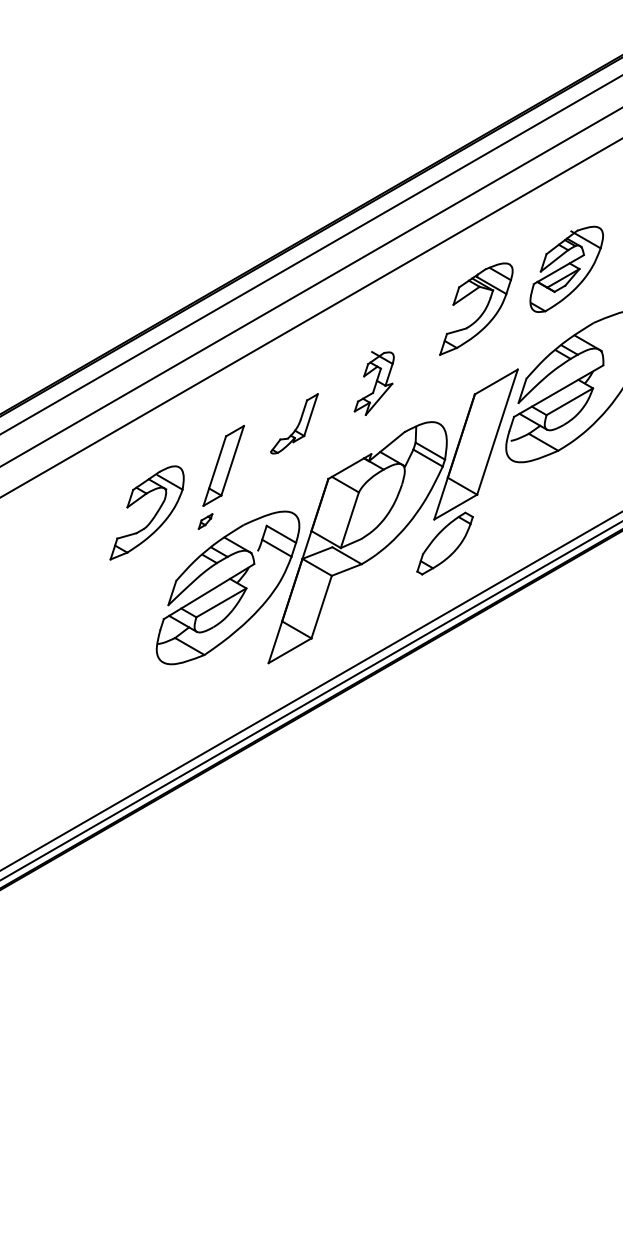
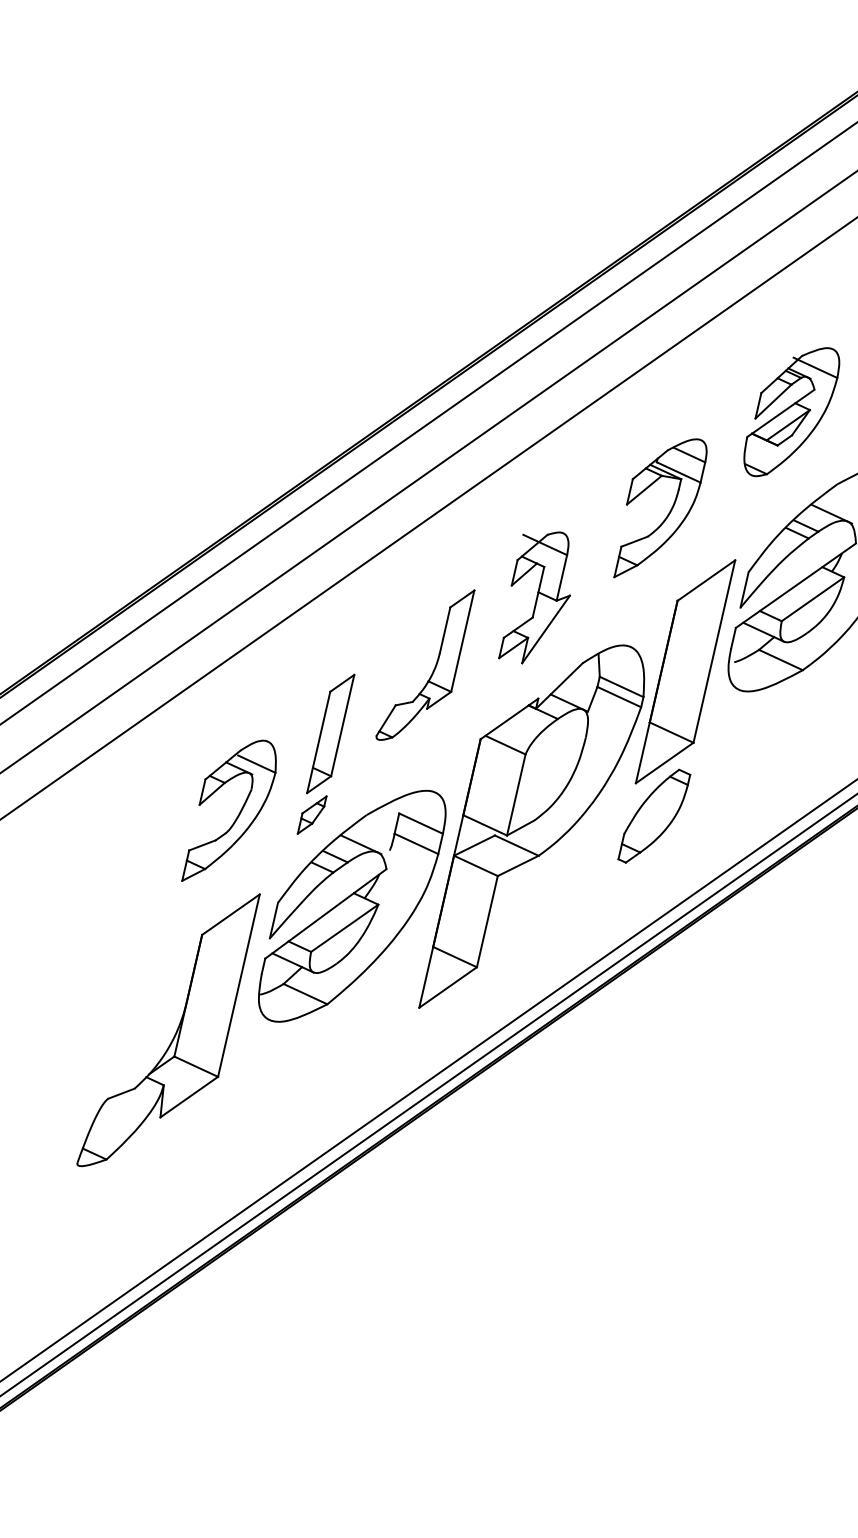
part: (481, 313) -> (667, 513), moved
part: (374, 383) -> (533, 598), size x1.43
part: (294, 423) -> (425, 664), size x1.67
part: (205, 521) -> (311, 815), size x1.67
part: (91, 662) -> (168, 1029), added

